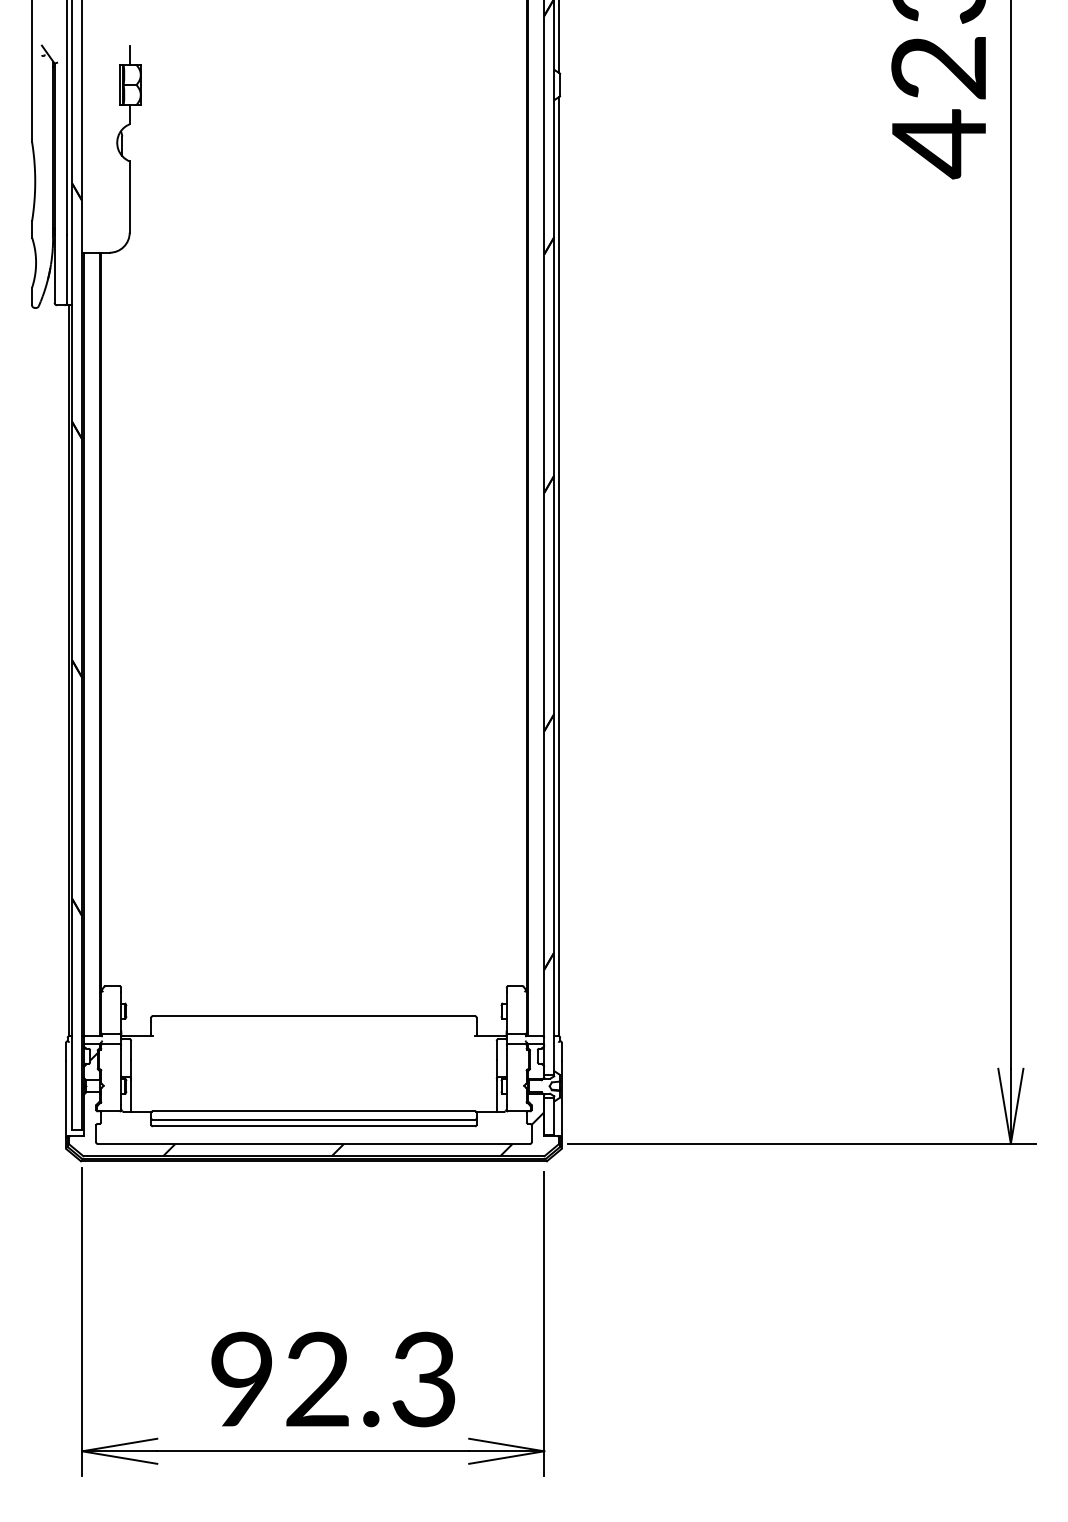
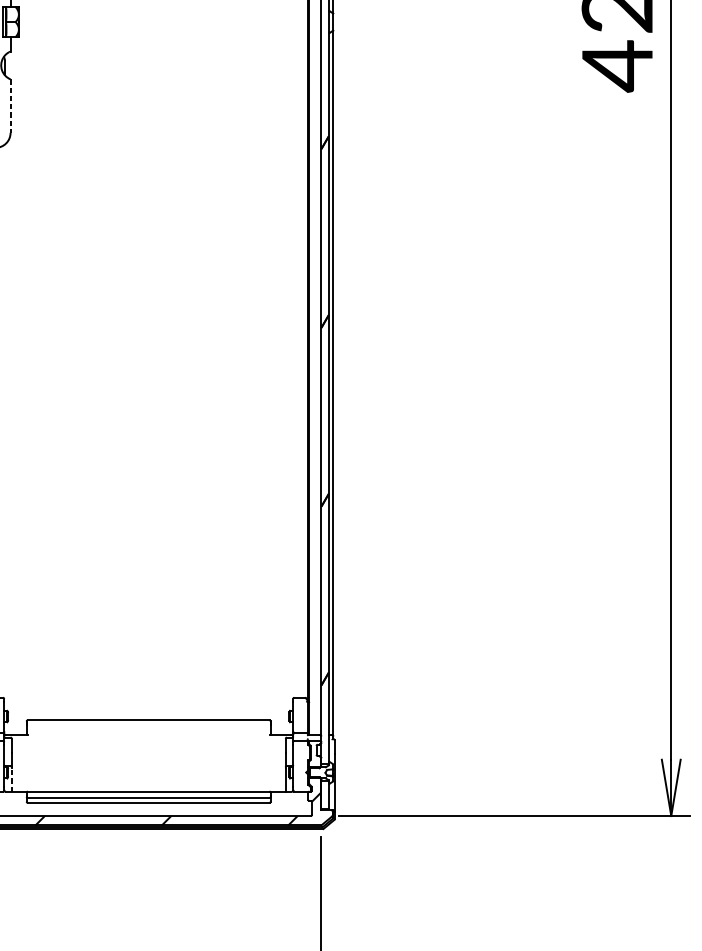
line: (129, 197) -> (10, 106), solid -> dashed
line: (131, 1095) -> (11, 779), solid -> dashed

